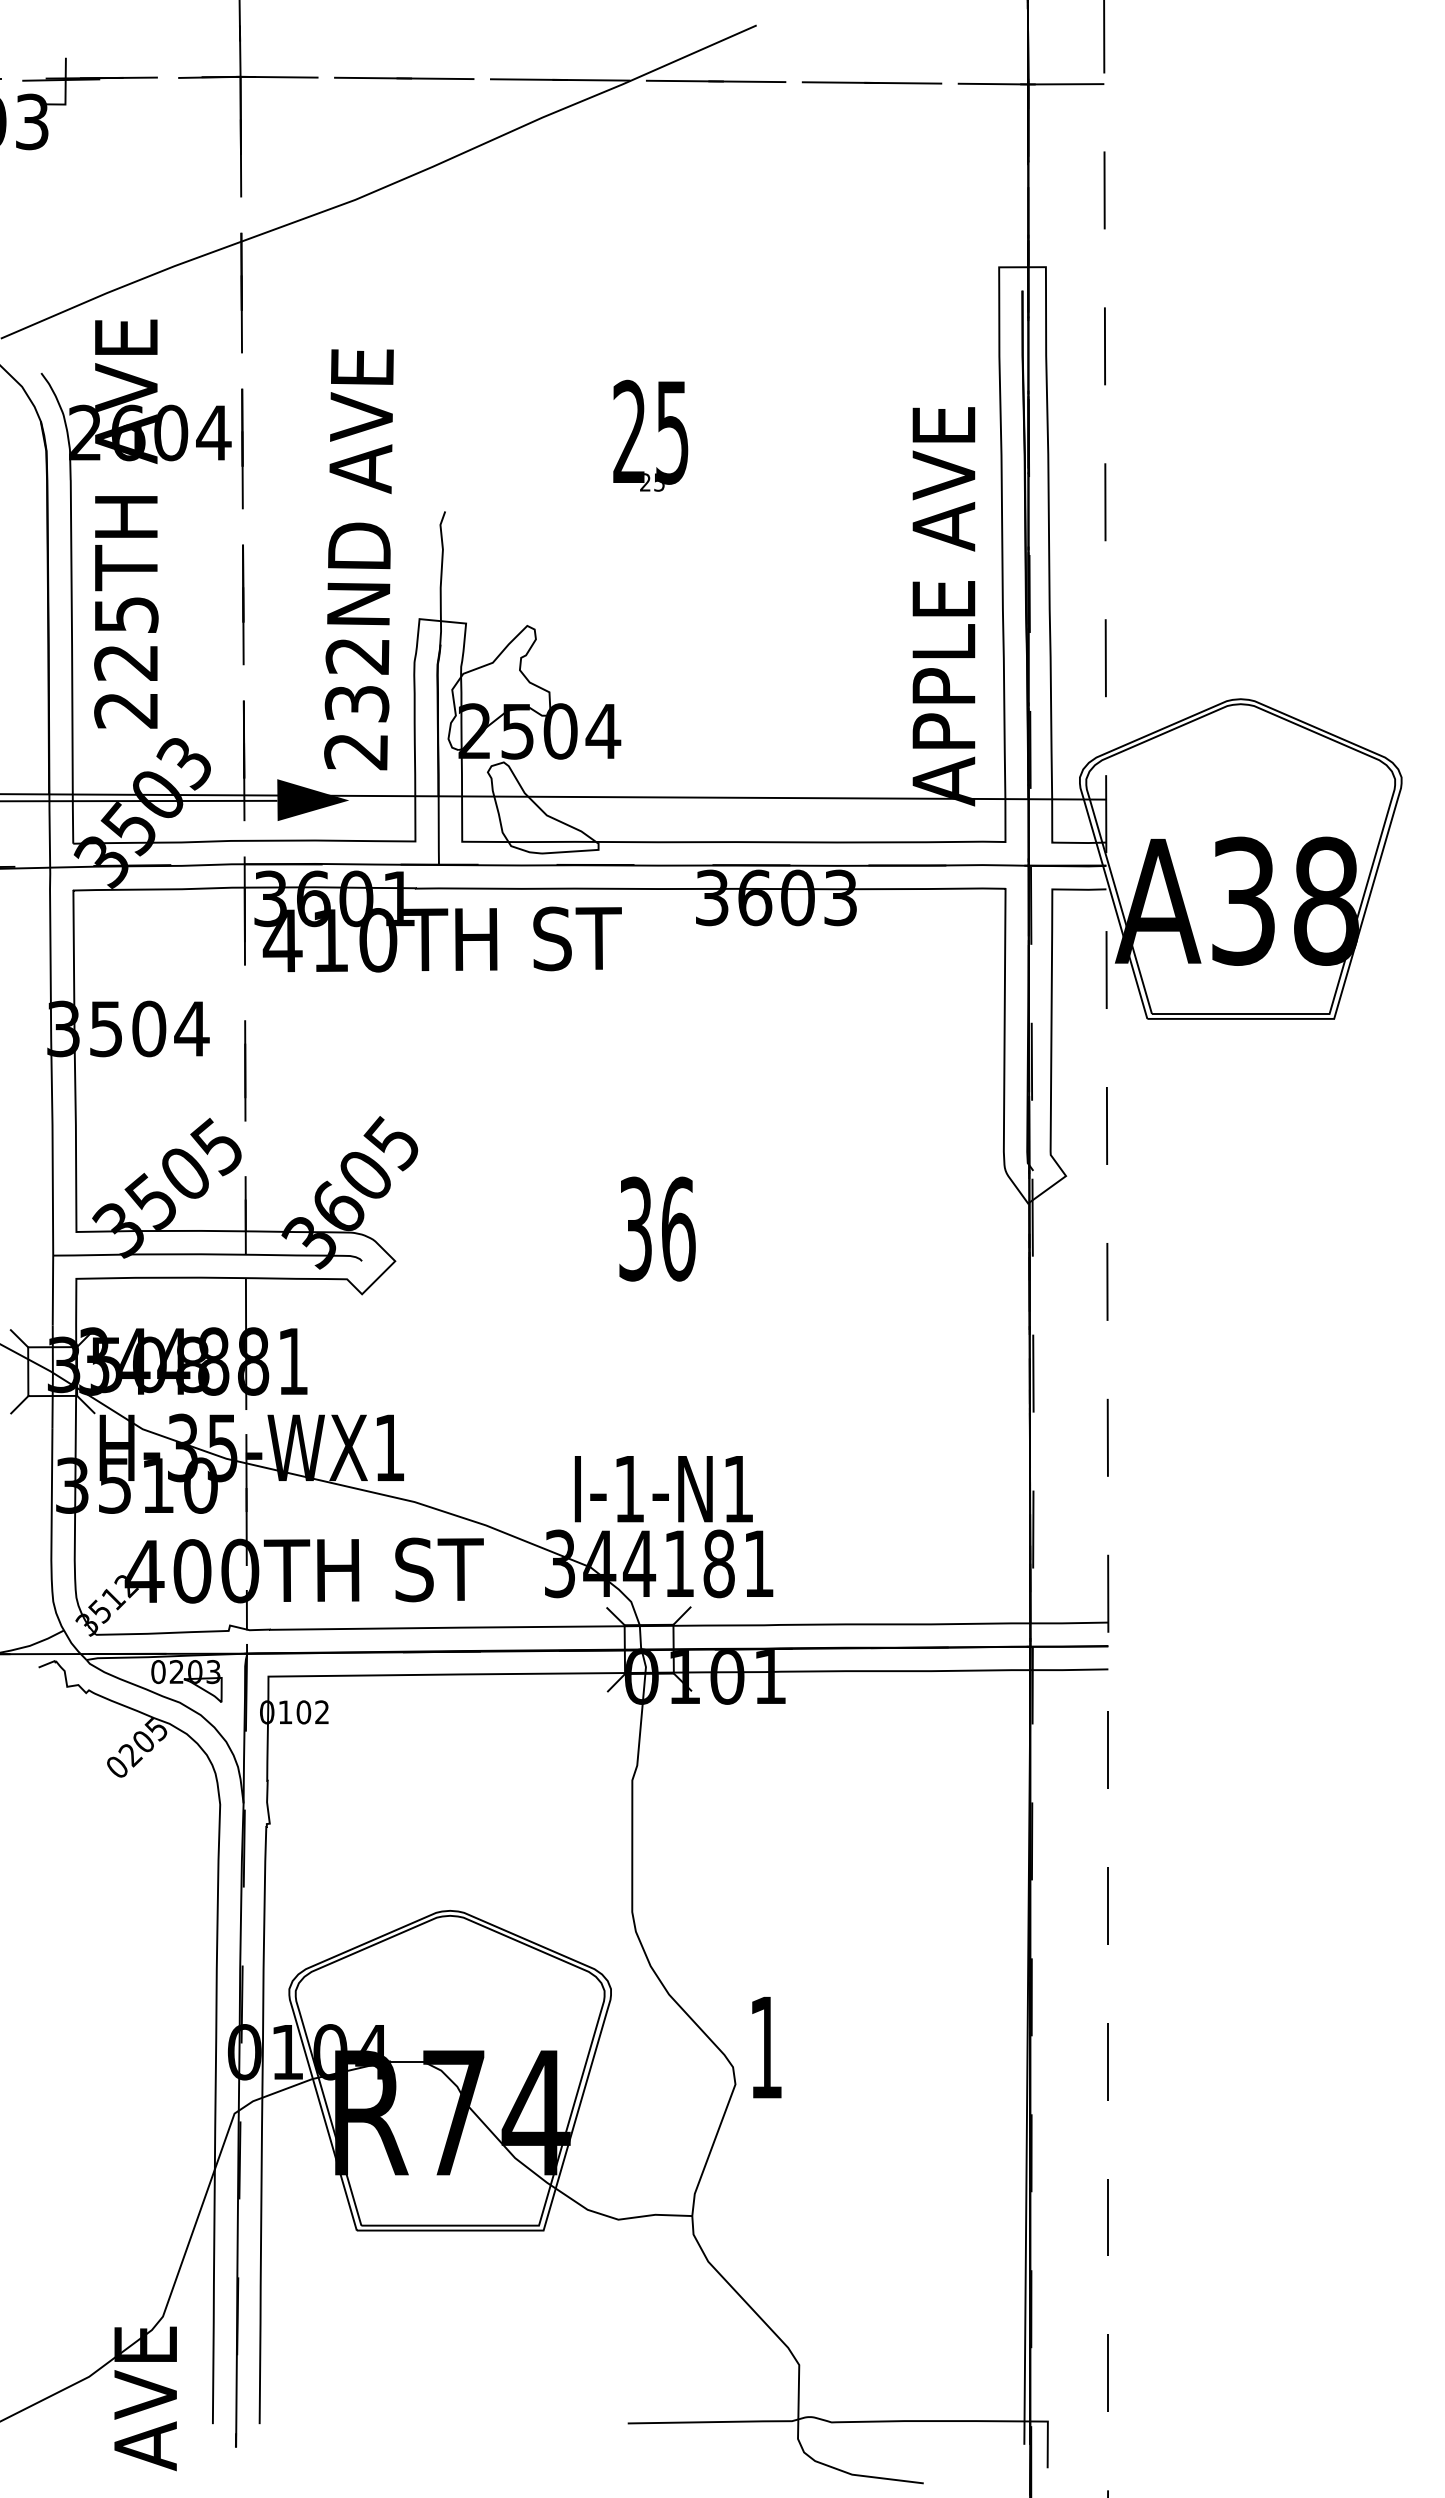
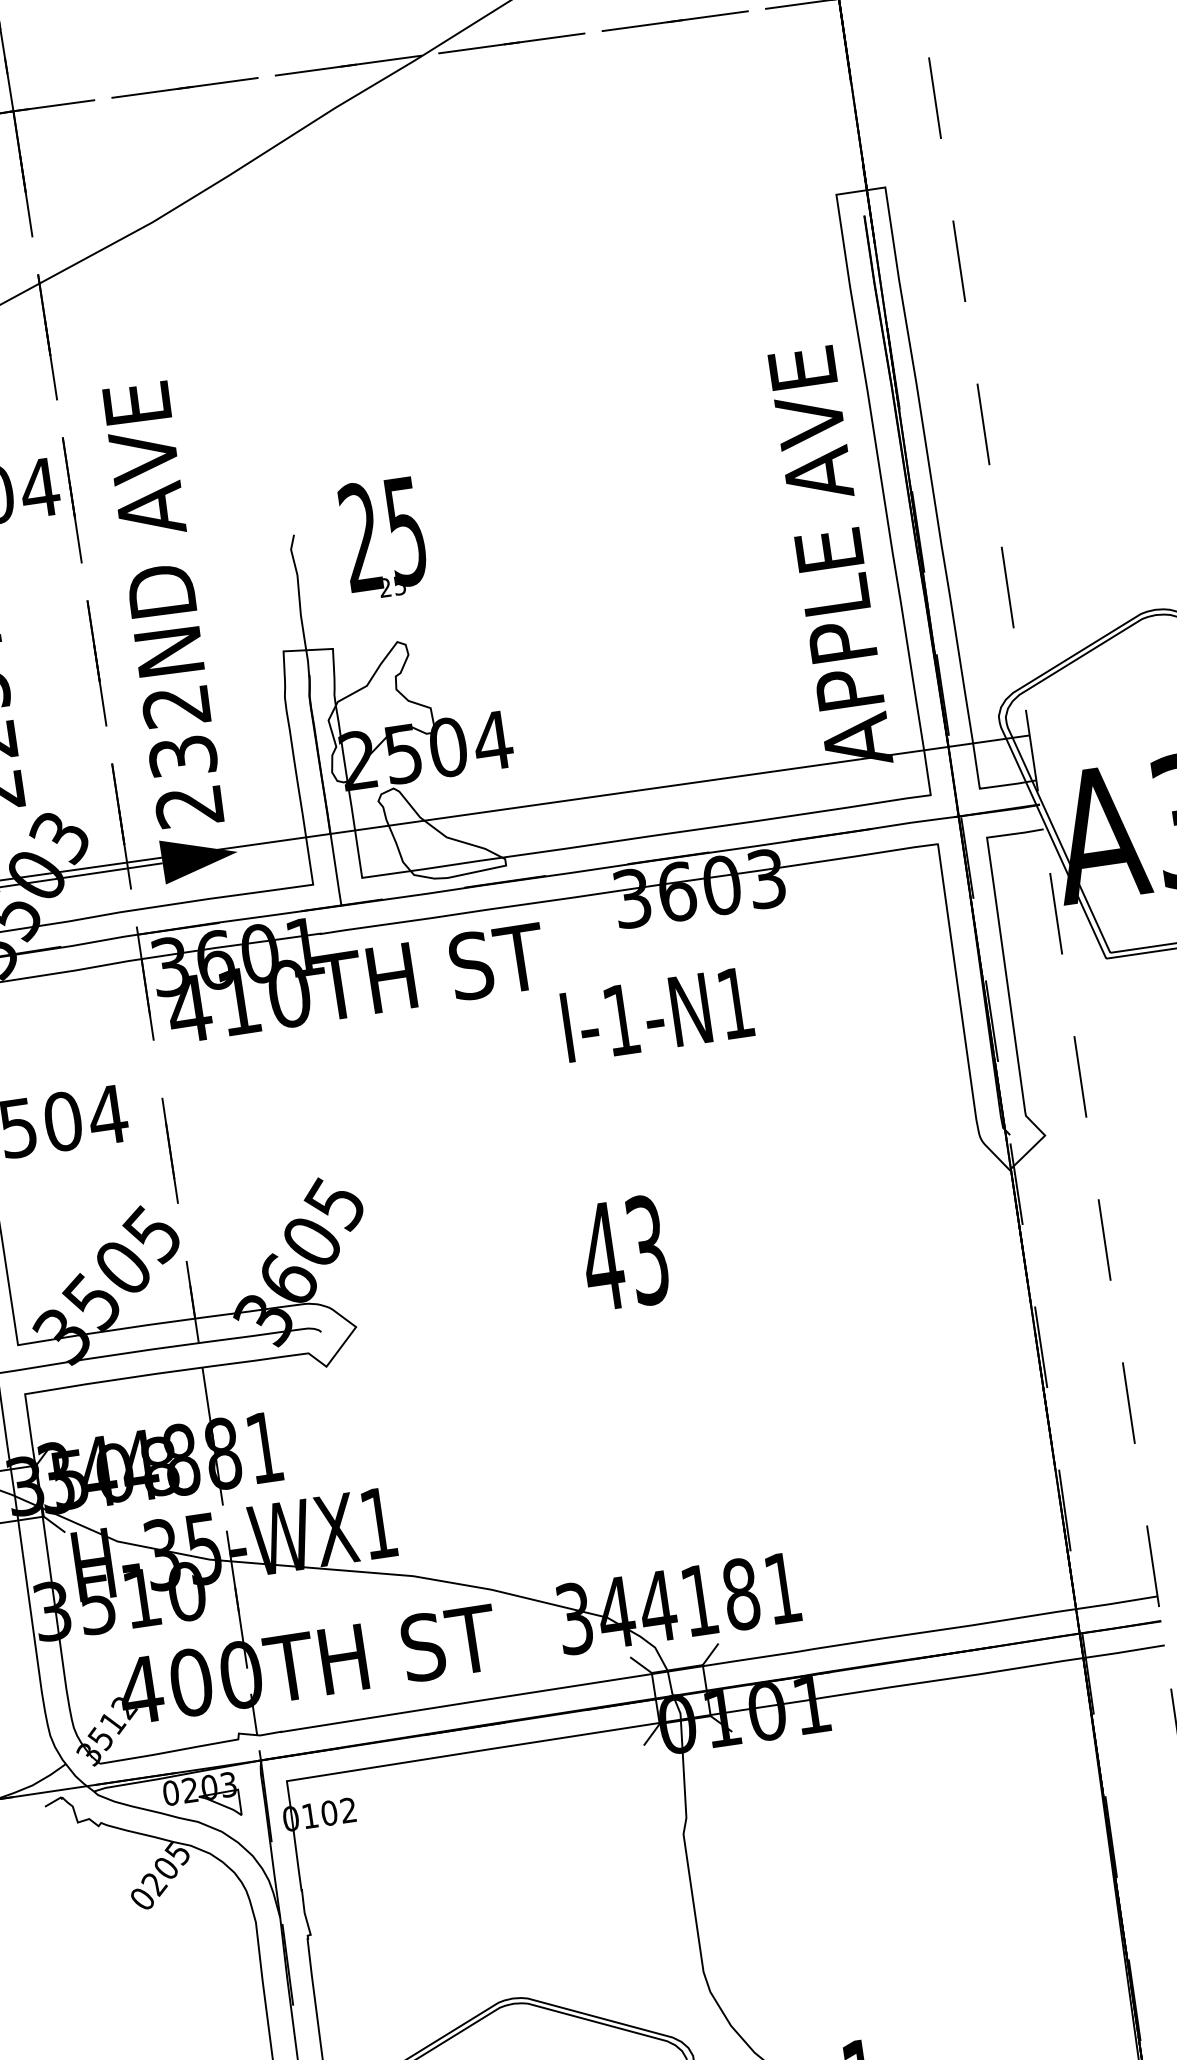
text: (650, 435) -> (383, 537), moved
text: (358, 559) -> (162, 605), moved
text: (656, 1228) -> (624, 1252), 36 -> 43
text: (663, 1489) -> (657, 1015), moved

